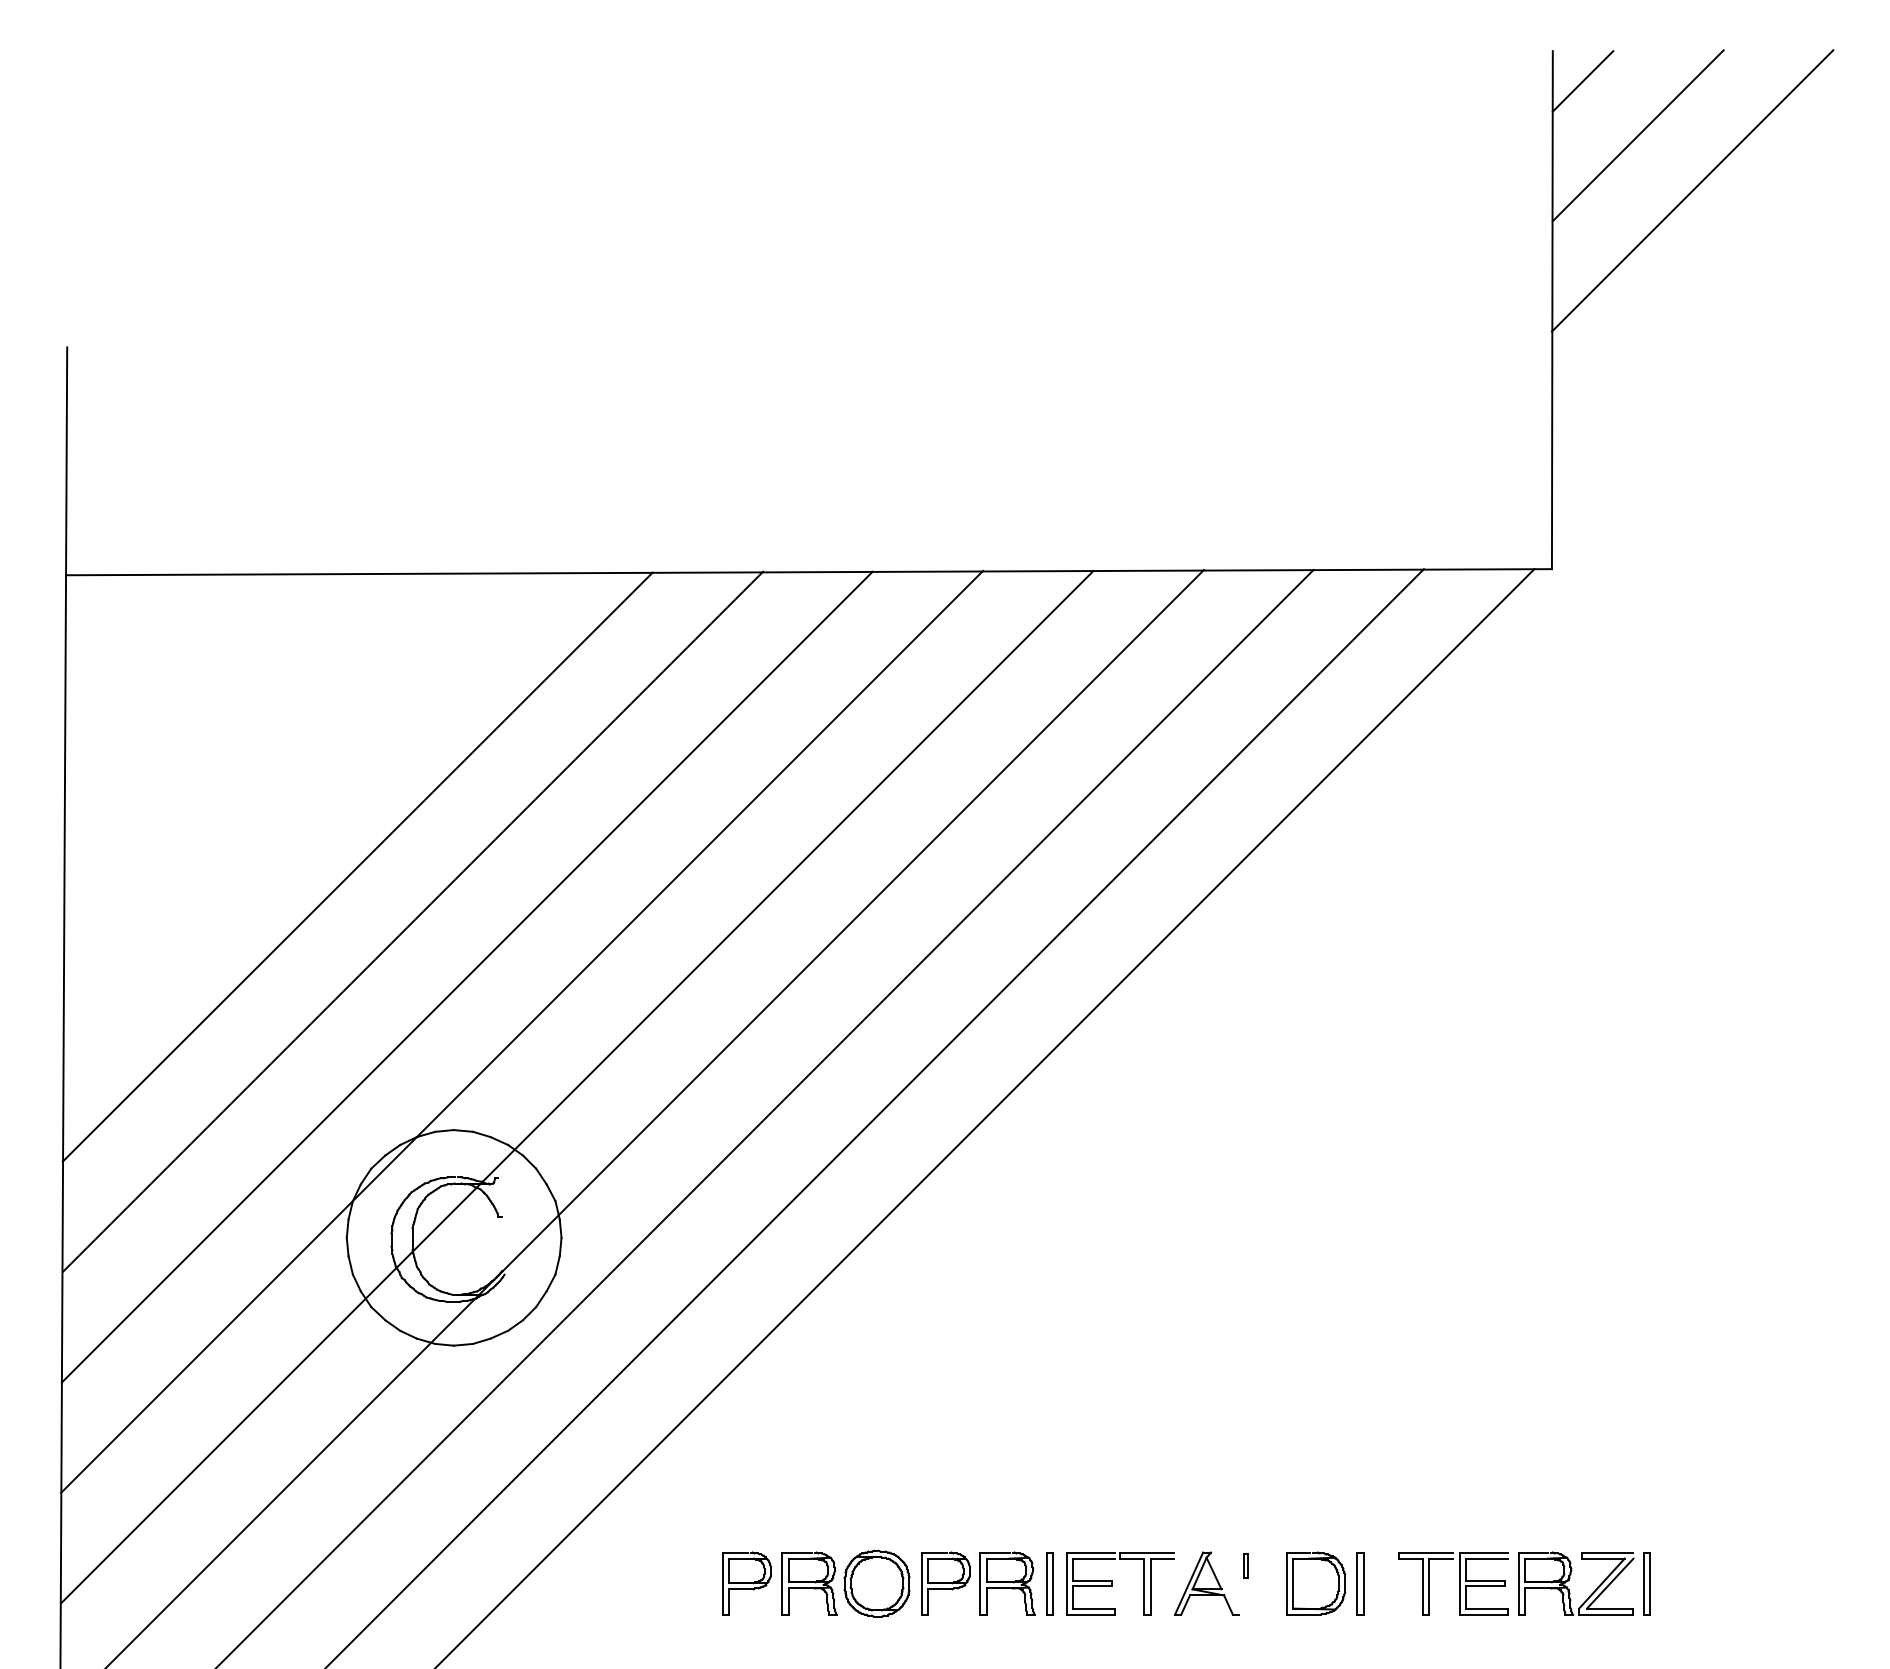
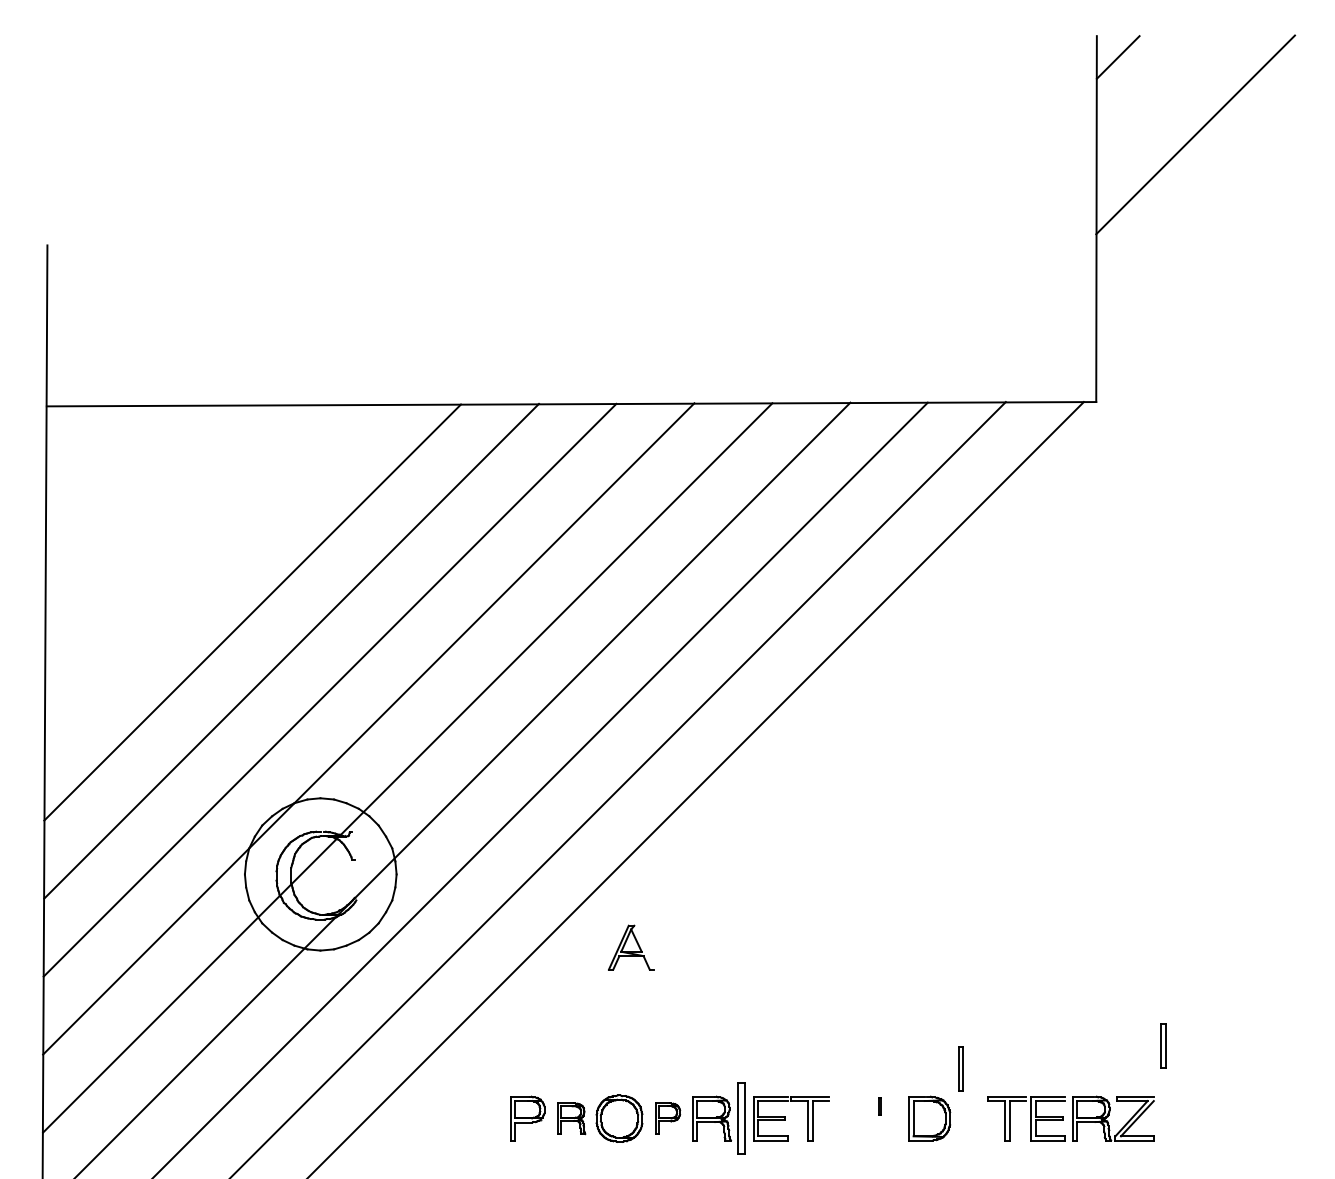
line: (1637, 135) -> (1156, 95), removed
part: (809, 1583) -> (571, 1118), size x0.7
part: (945, 1583) -> (667, 1118), size x0.7
part: (1049, 1583) -> (741, 1118), size x1.6
part: (1206, 1583) -> (631, 947), moved
part: (1360, 1583) -> (961, 1069), moved
part: (1646, 1583) -> (1163, 1045), moved

